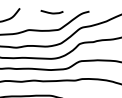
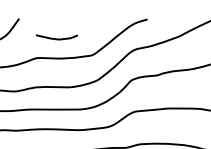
curve: (51, 12) -> (55, 37), moved

